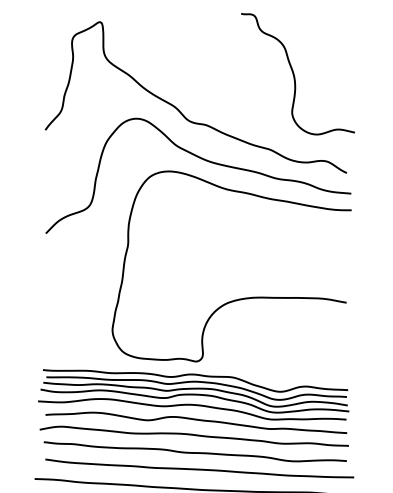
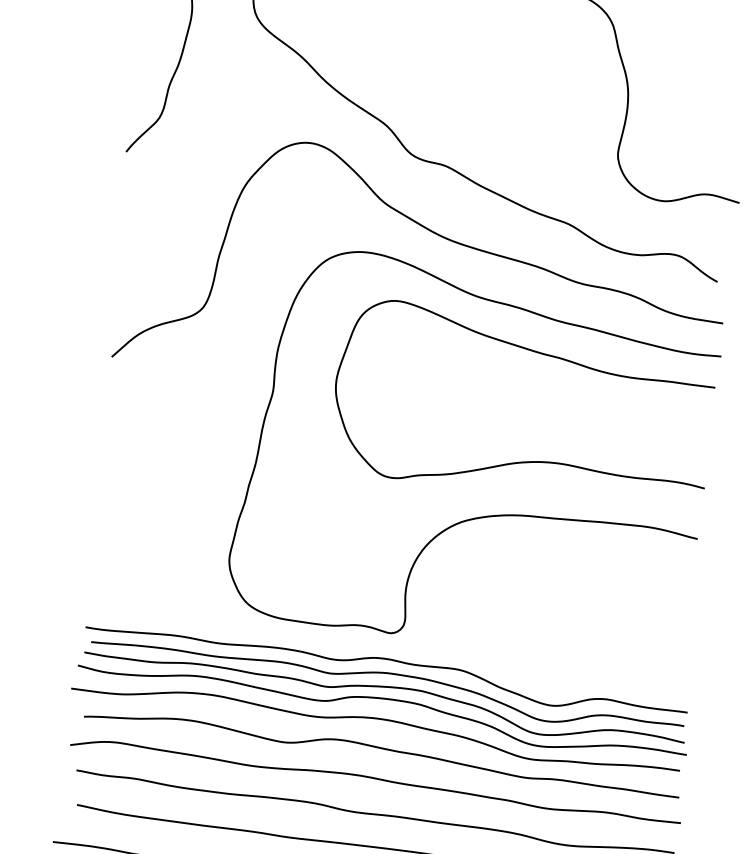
curve: (259, 216) -> (537, 355), added

